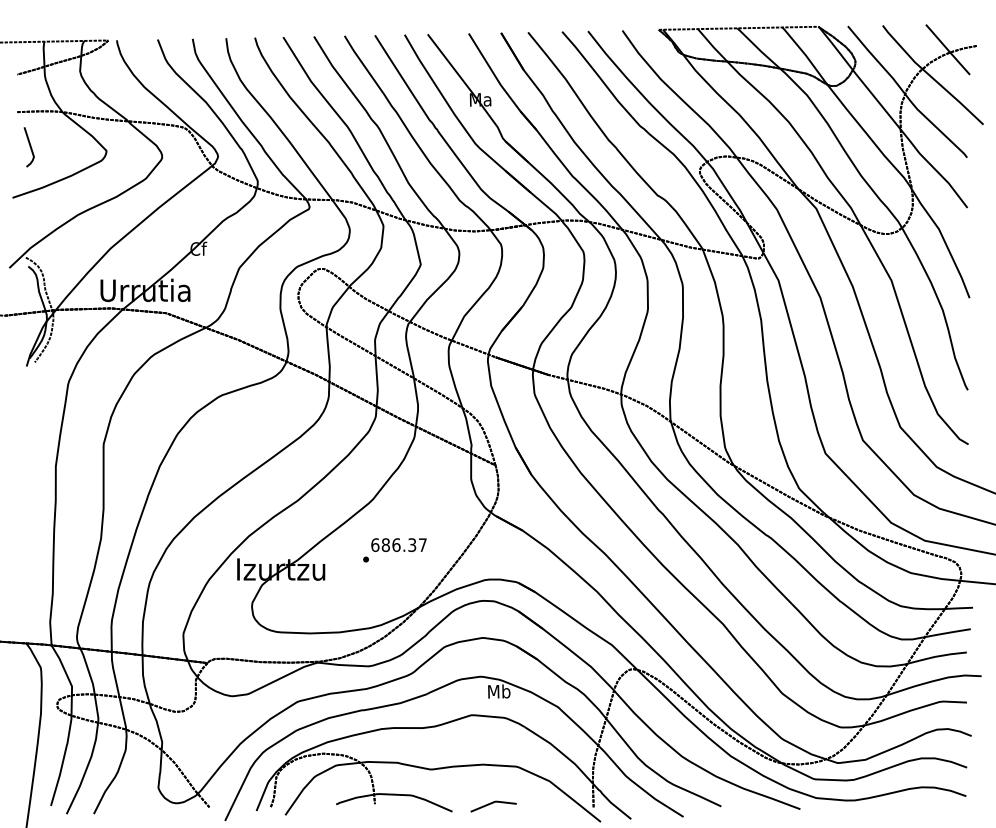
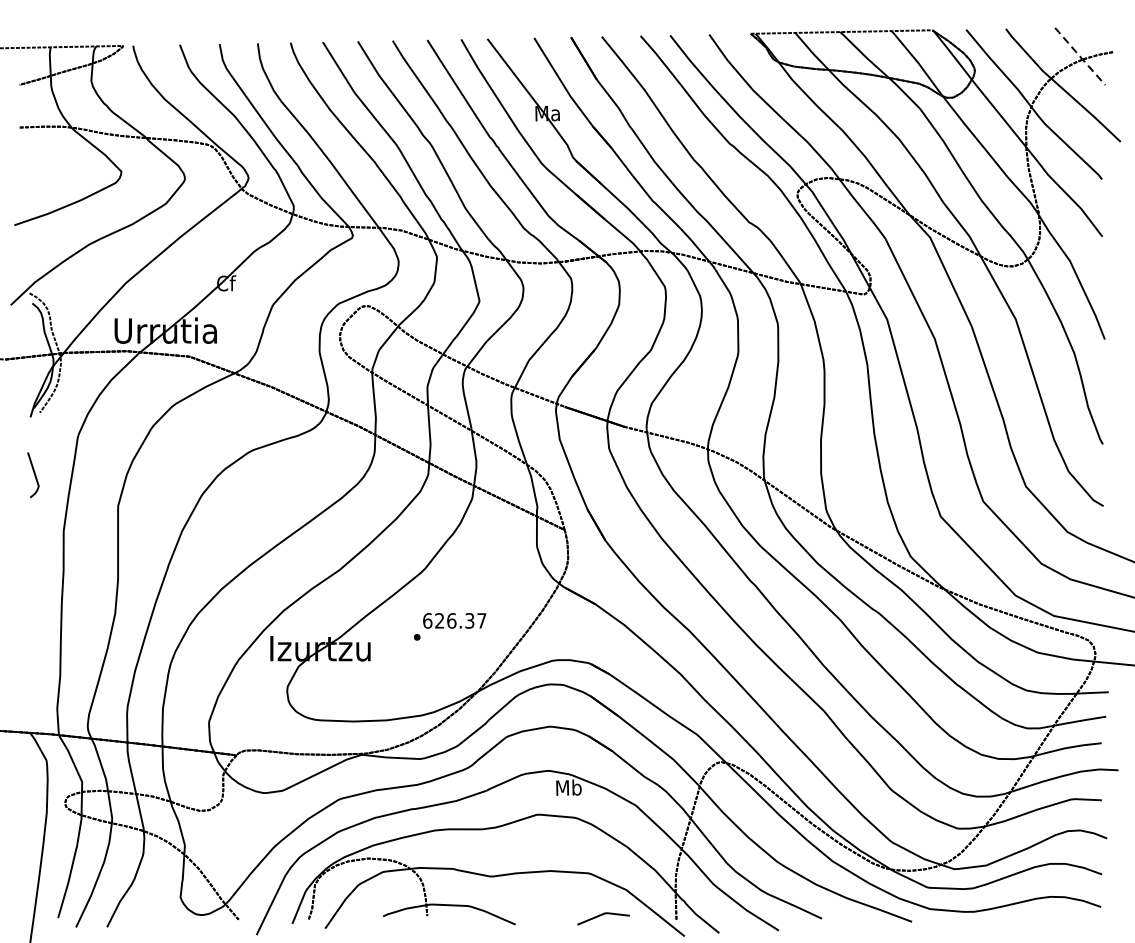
line: (948, 50) -> (1080, 57), solid -> dashed
line: (29, 146) -> (33, 474), moved
text: (385, 545) -> (439, 621), 686.37 -> 626.37
line: (491, 804) -> (601, 916), moved

